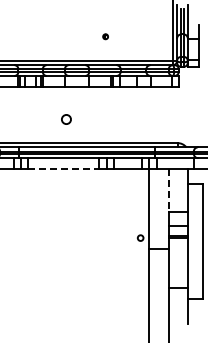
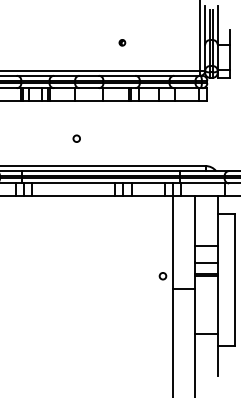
circle: (65, 119) -> (75, 138), size x0.62
line: (63, 168) -> (73, 195), dashed -> solid
line: (168, 190) -> (195, 221), dashed -> solid

